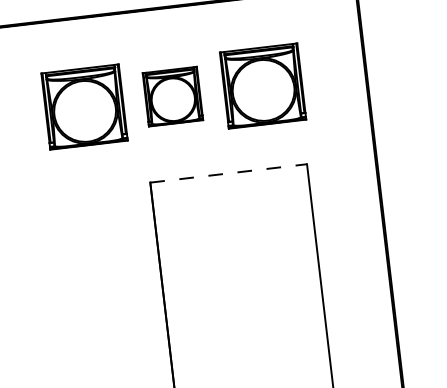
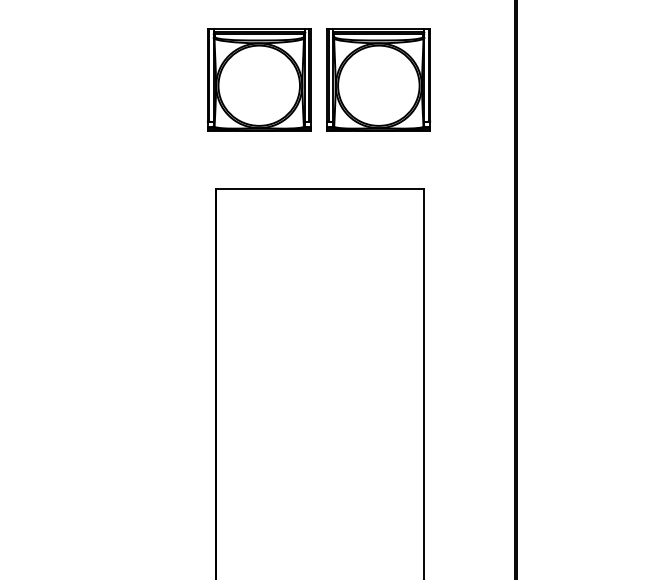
part: (172, 96) -> (258, 79), size x1.43
part: (84, 106) -> (141, 79), removed
line: (228, 173) -> (320, 189), dashed -> solid

